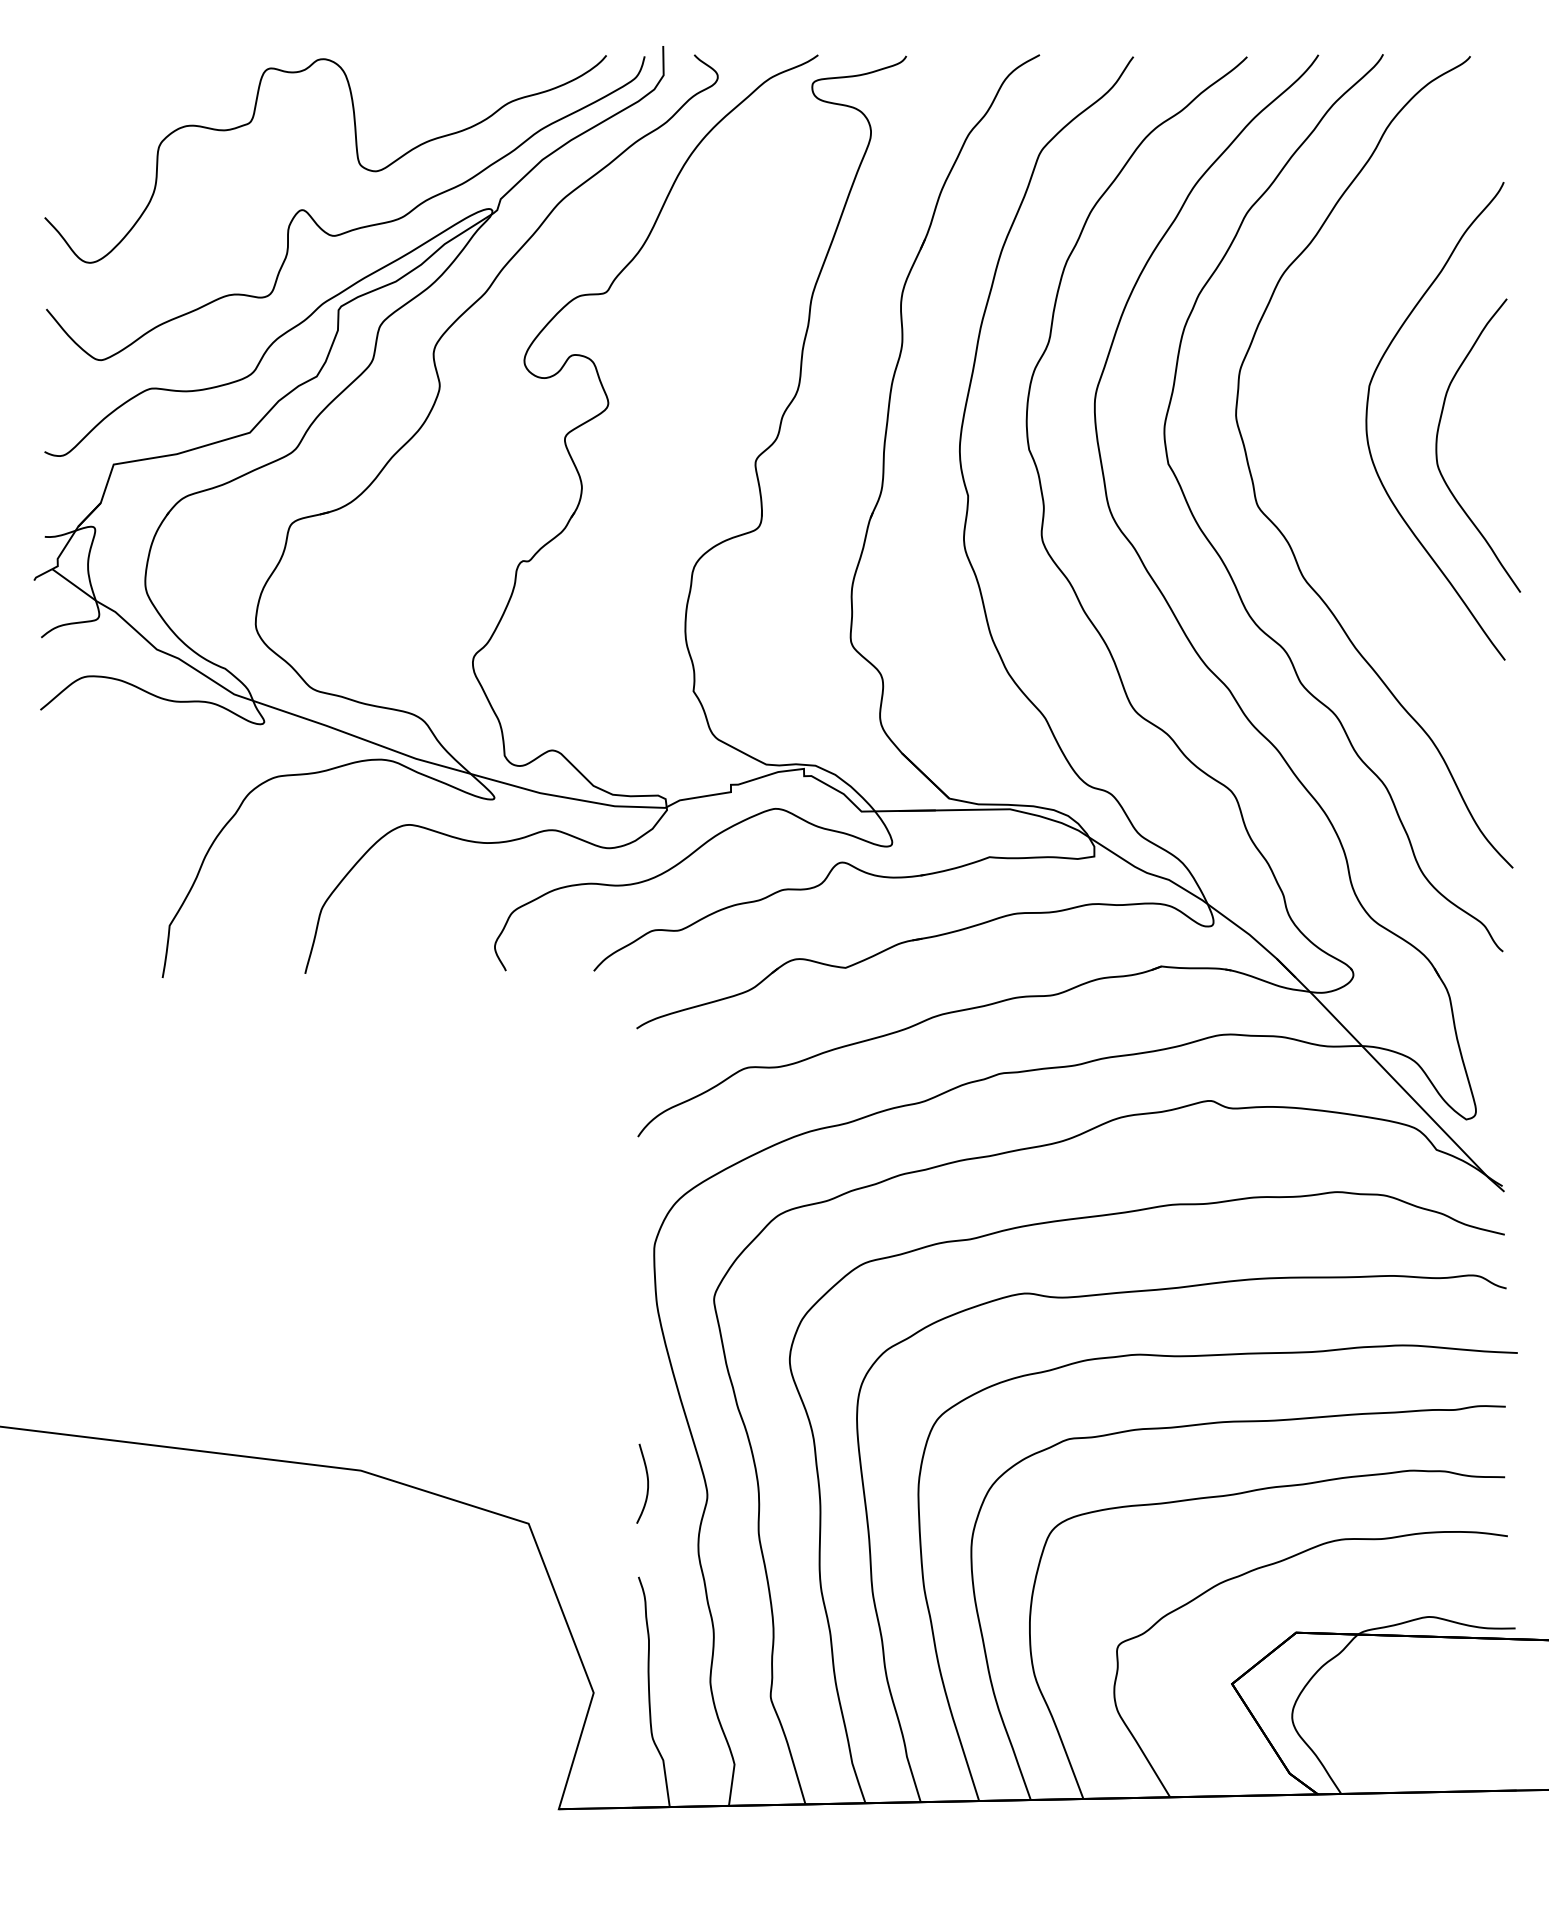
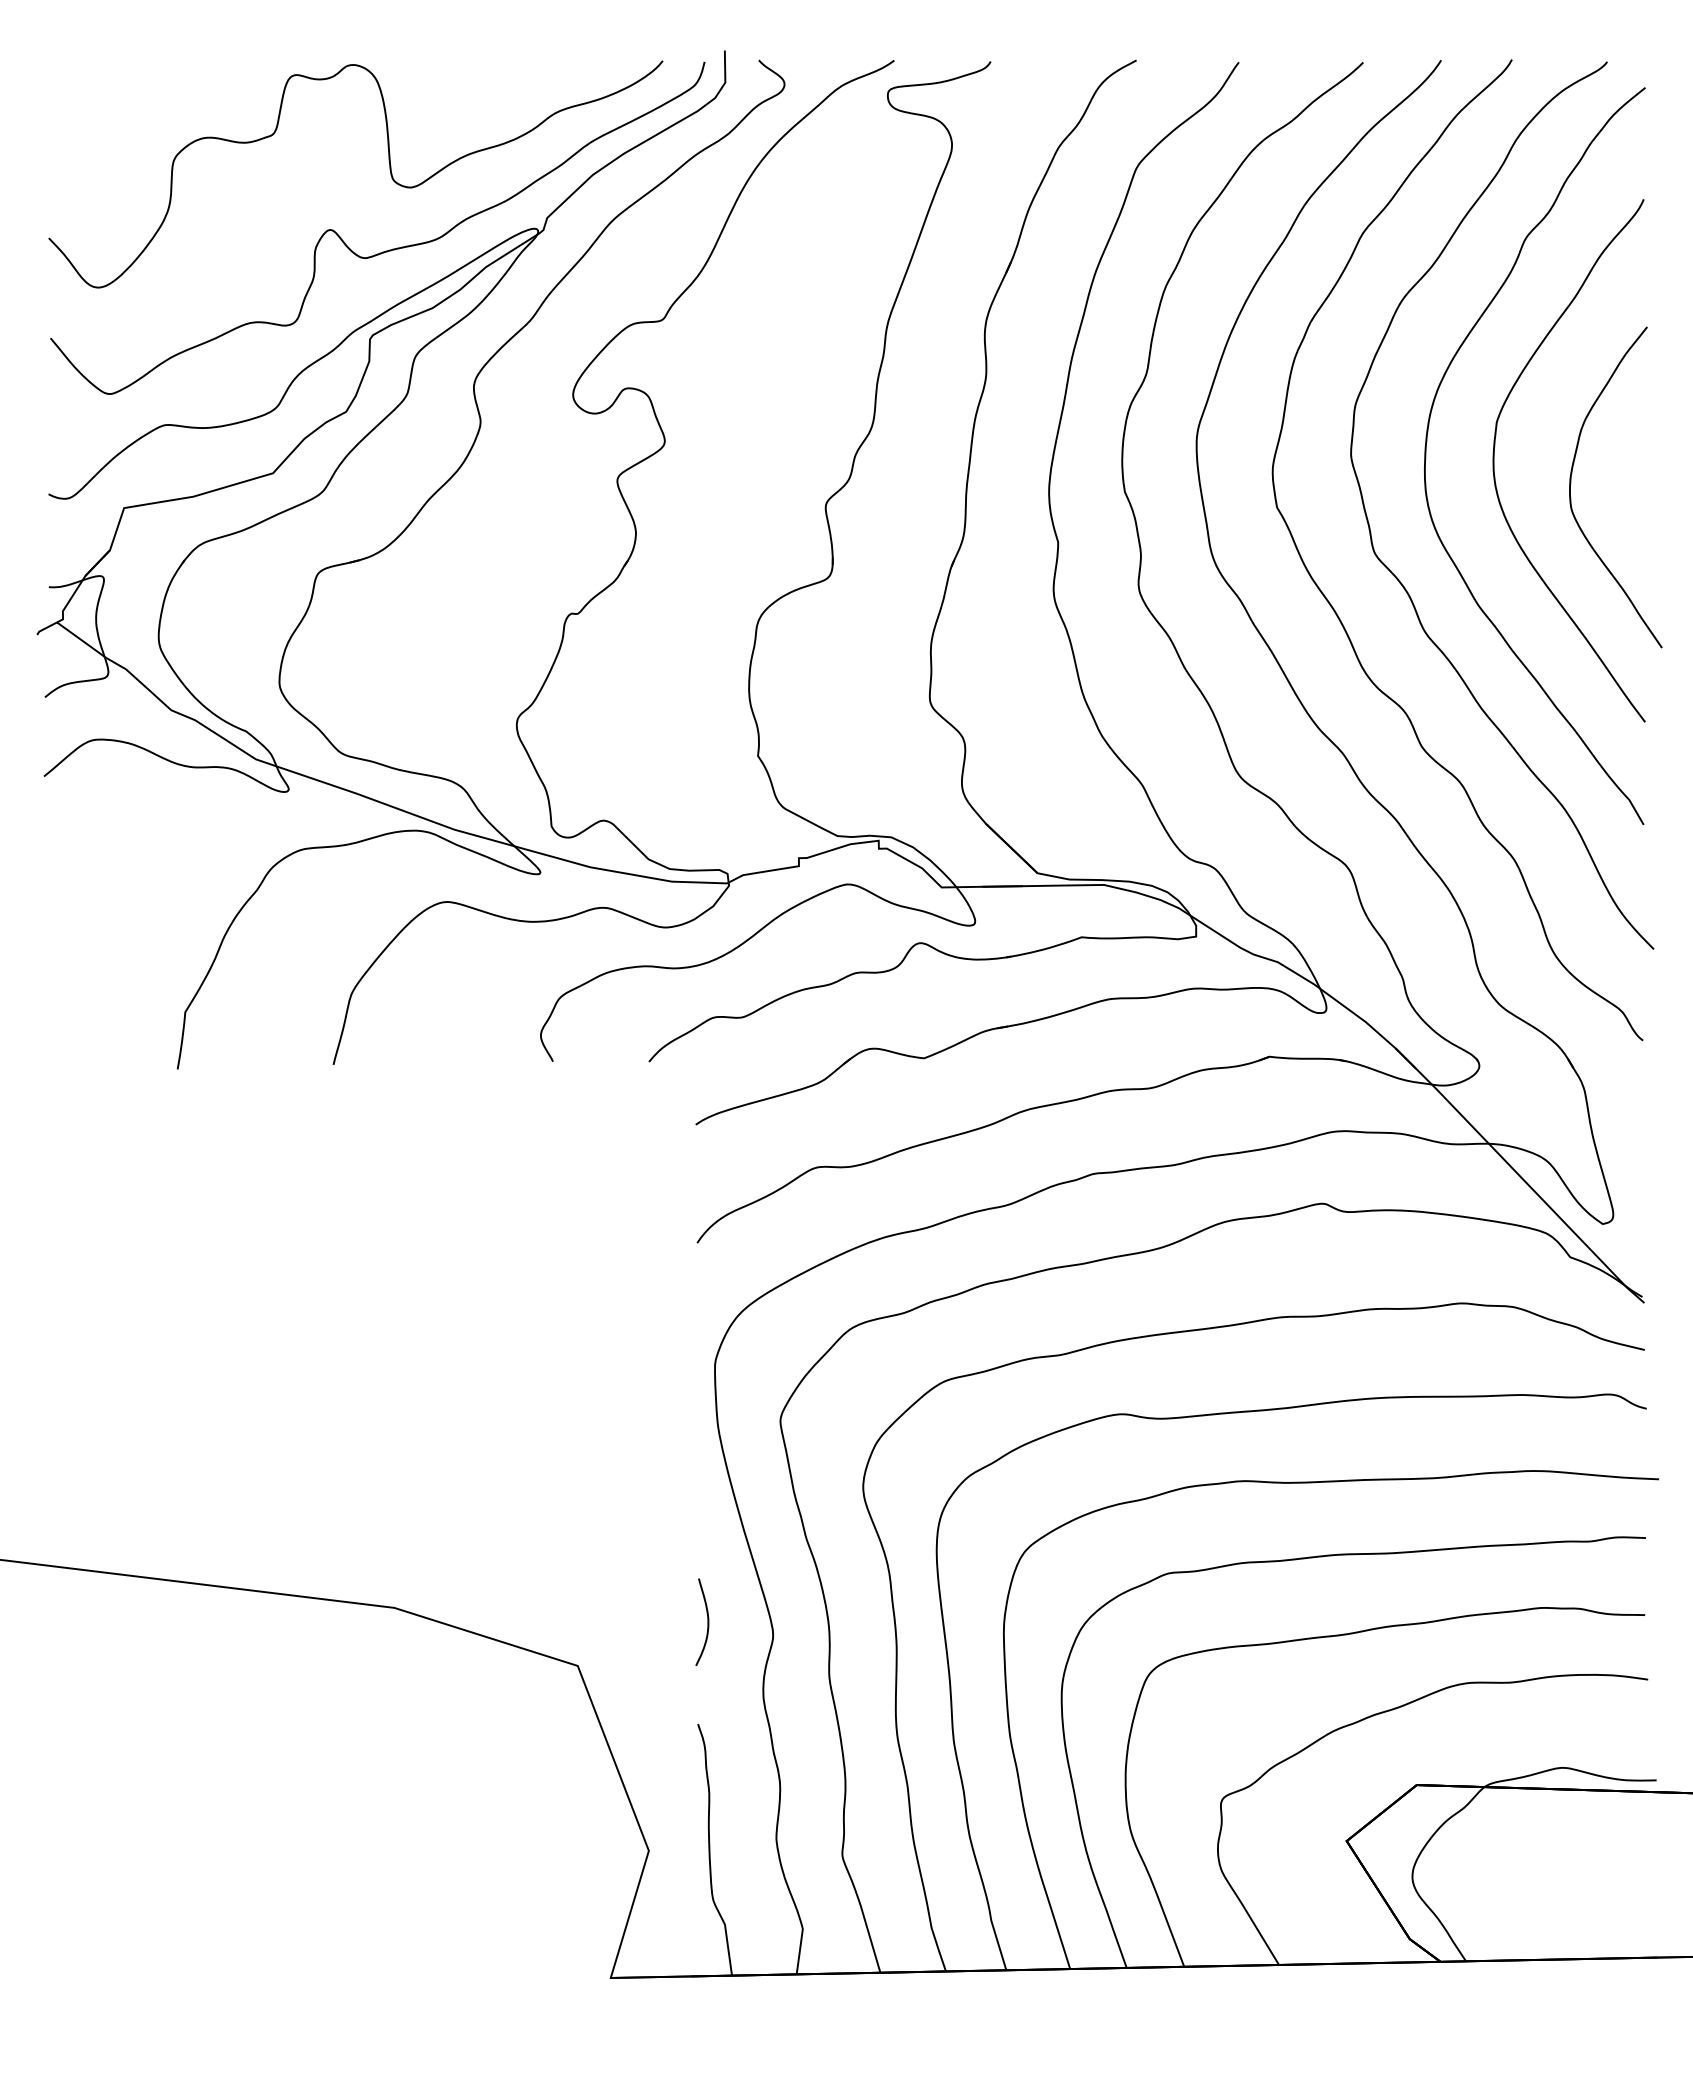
part: (1305, 404) -> (1427, 442), added

